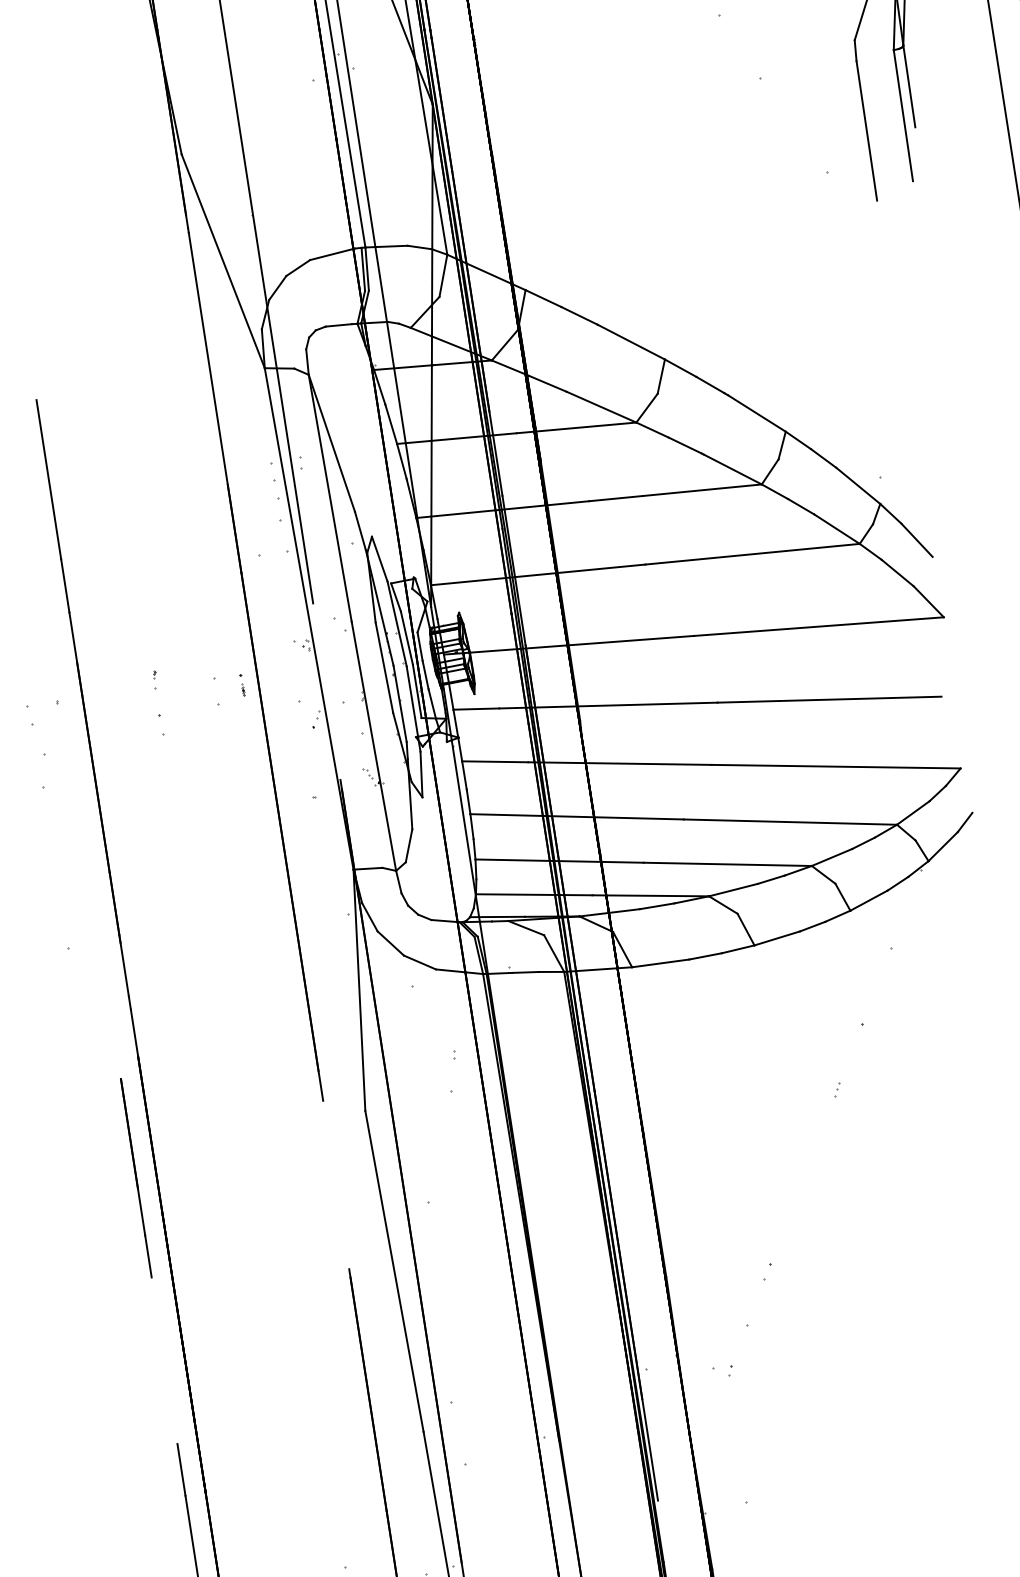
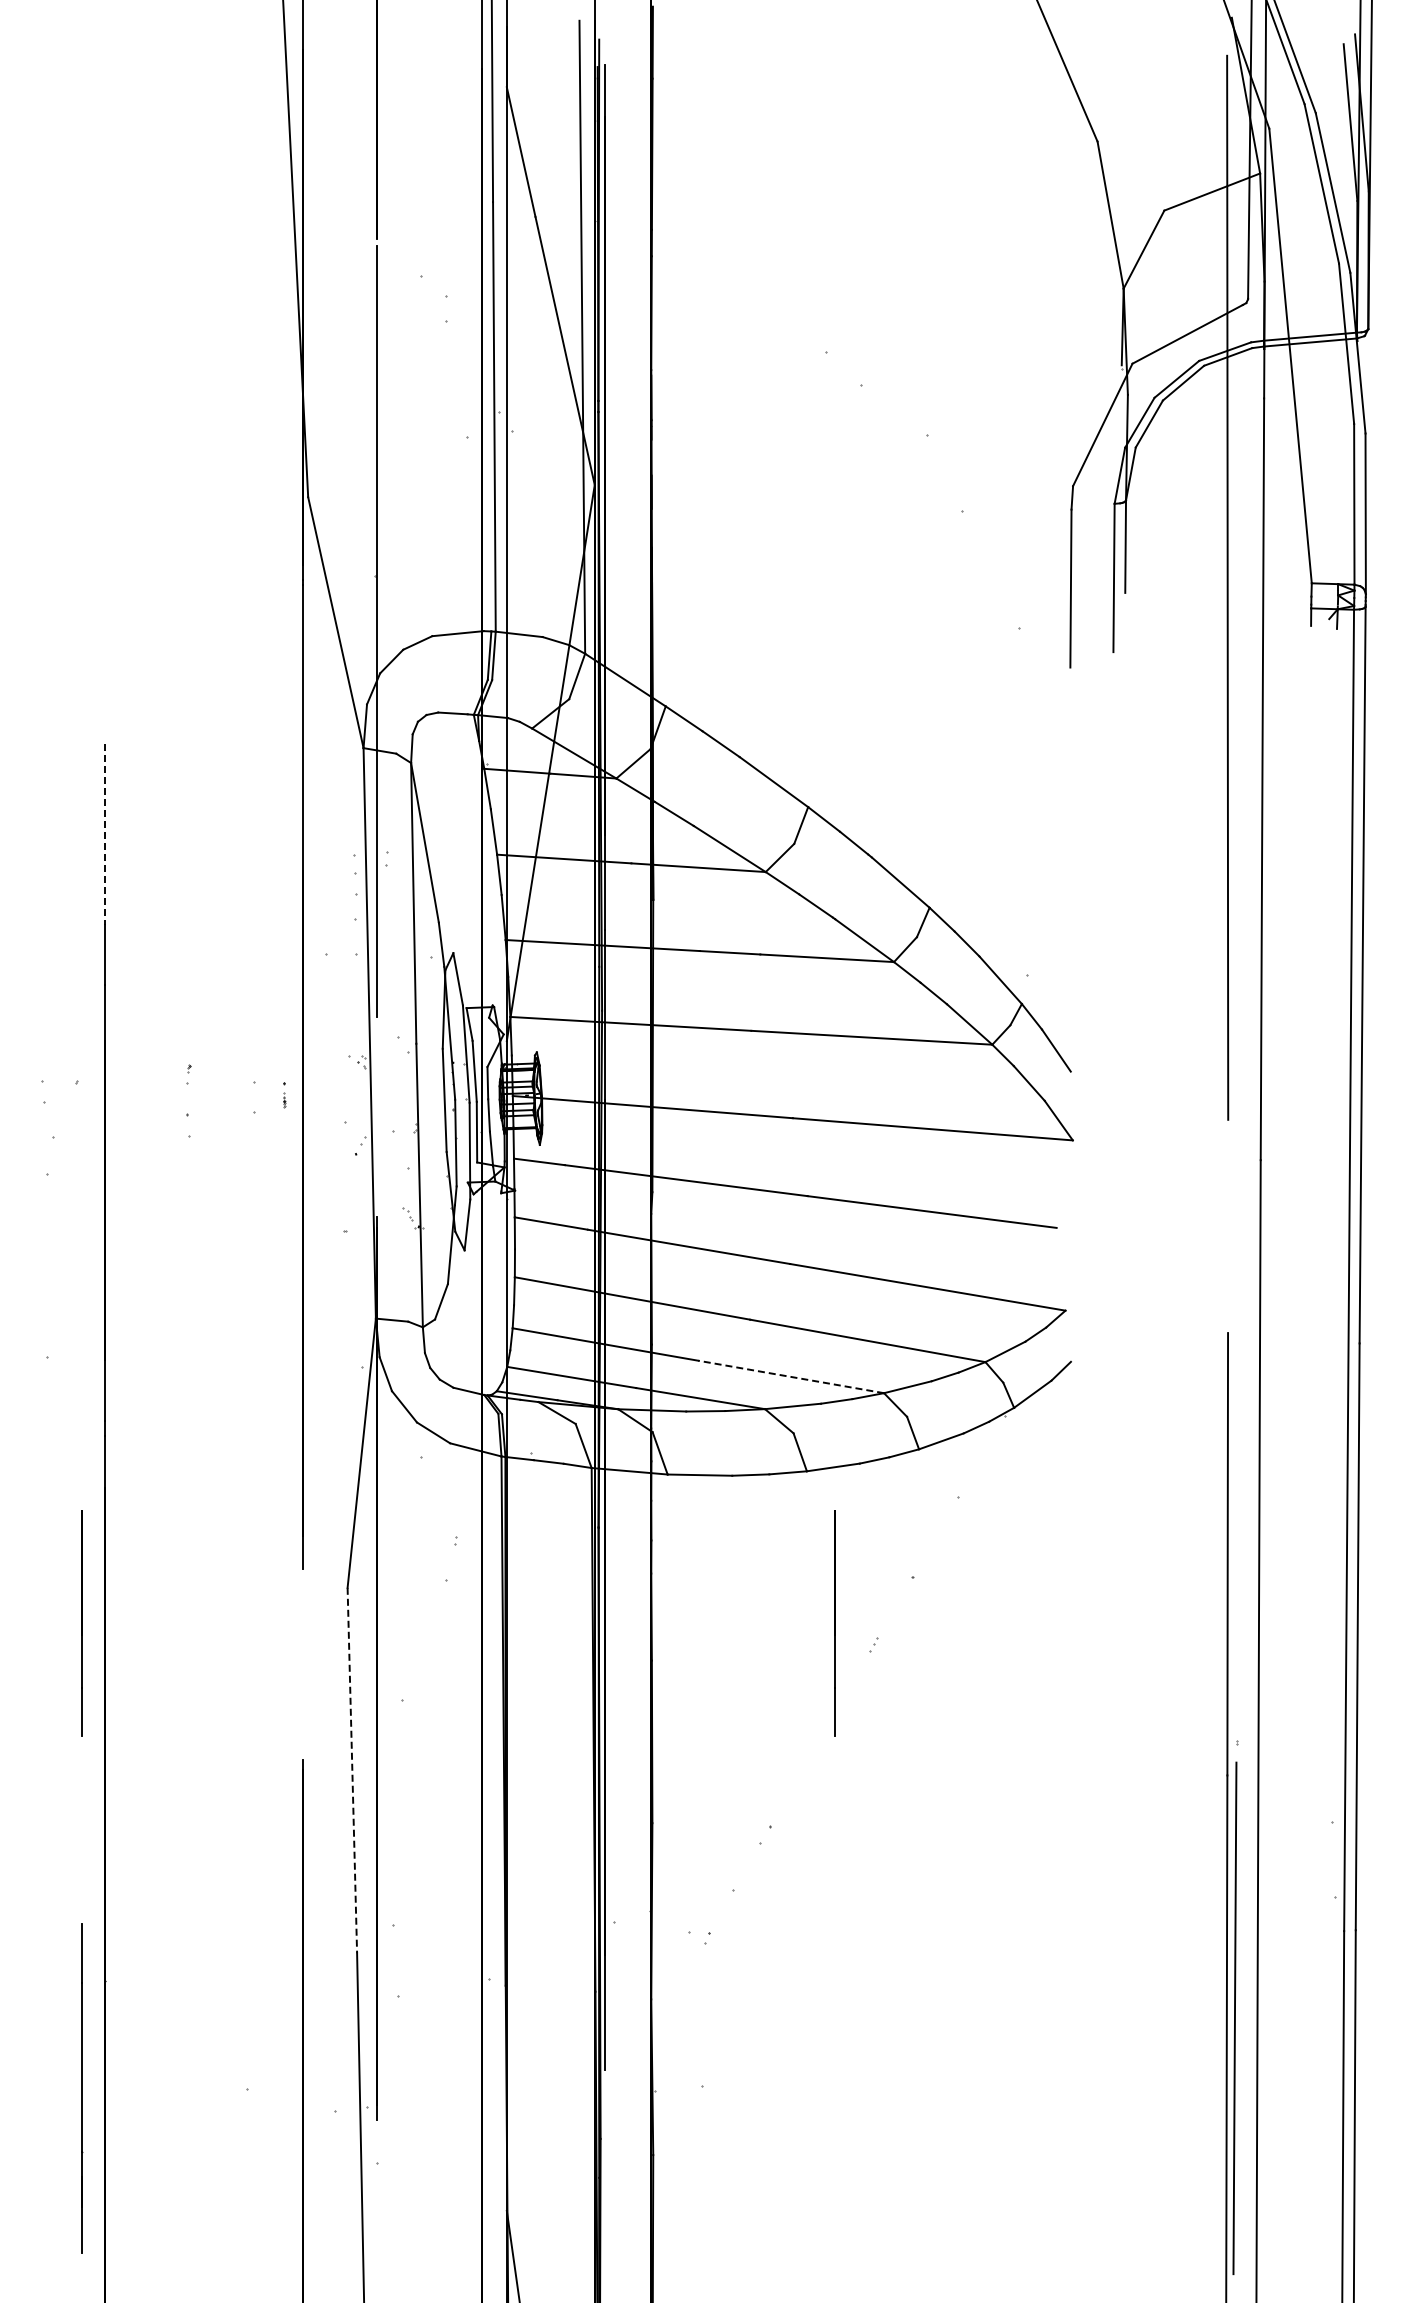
line: (49, 480) -> (105, 835), solid -> dashed
line: (727, 864) -> (790, 1376), solid -> dashed
line: (799, 1075) -> (834, 1623), added
line: (394, 1271) -> (352, 1770), solid -> dashed

